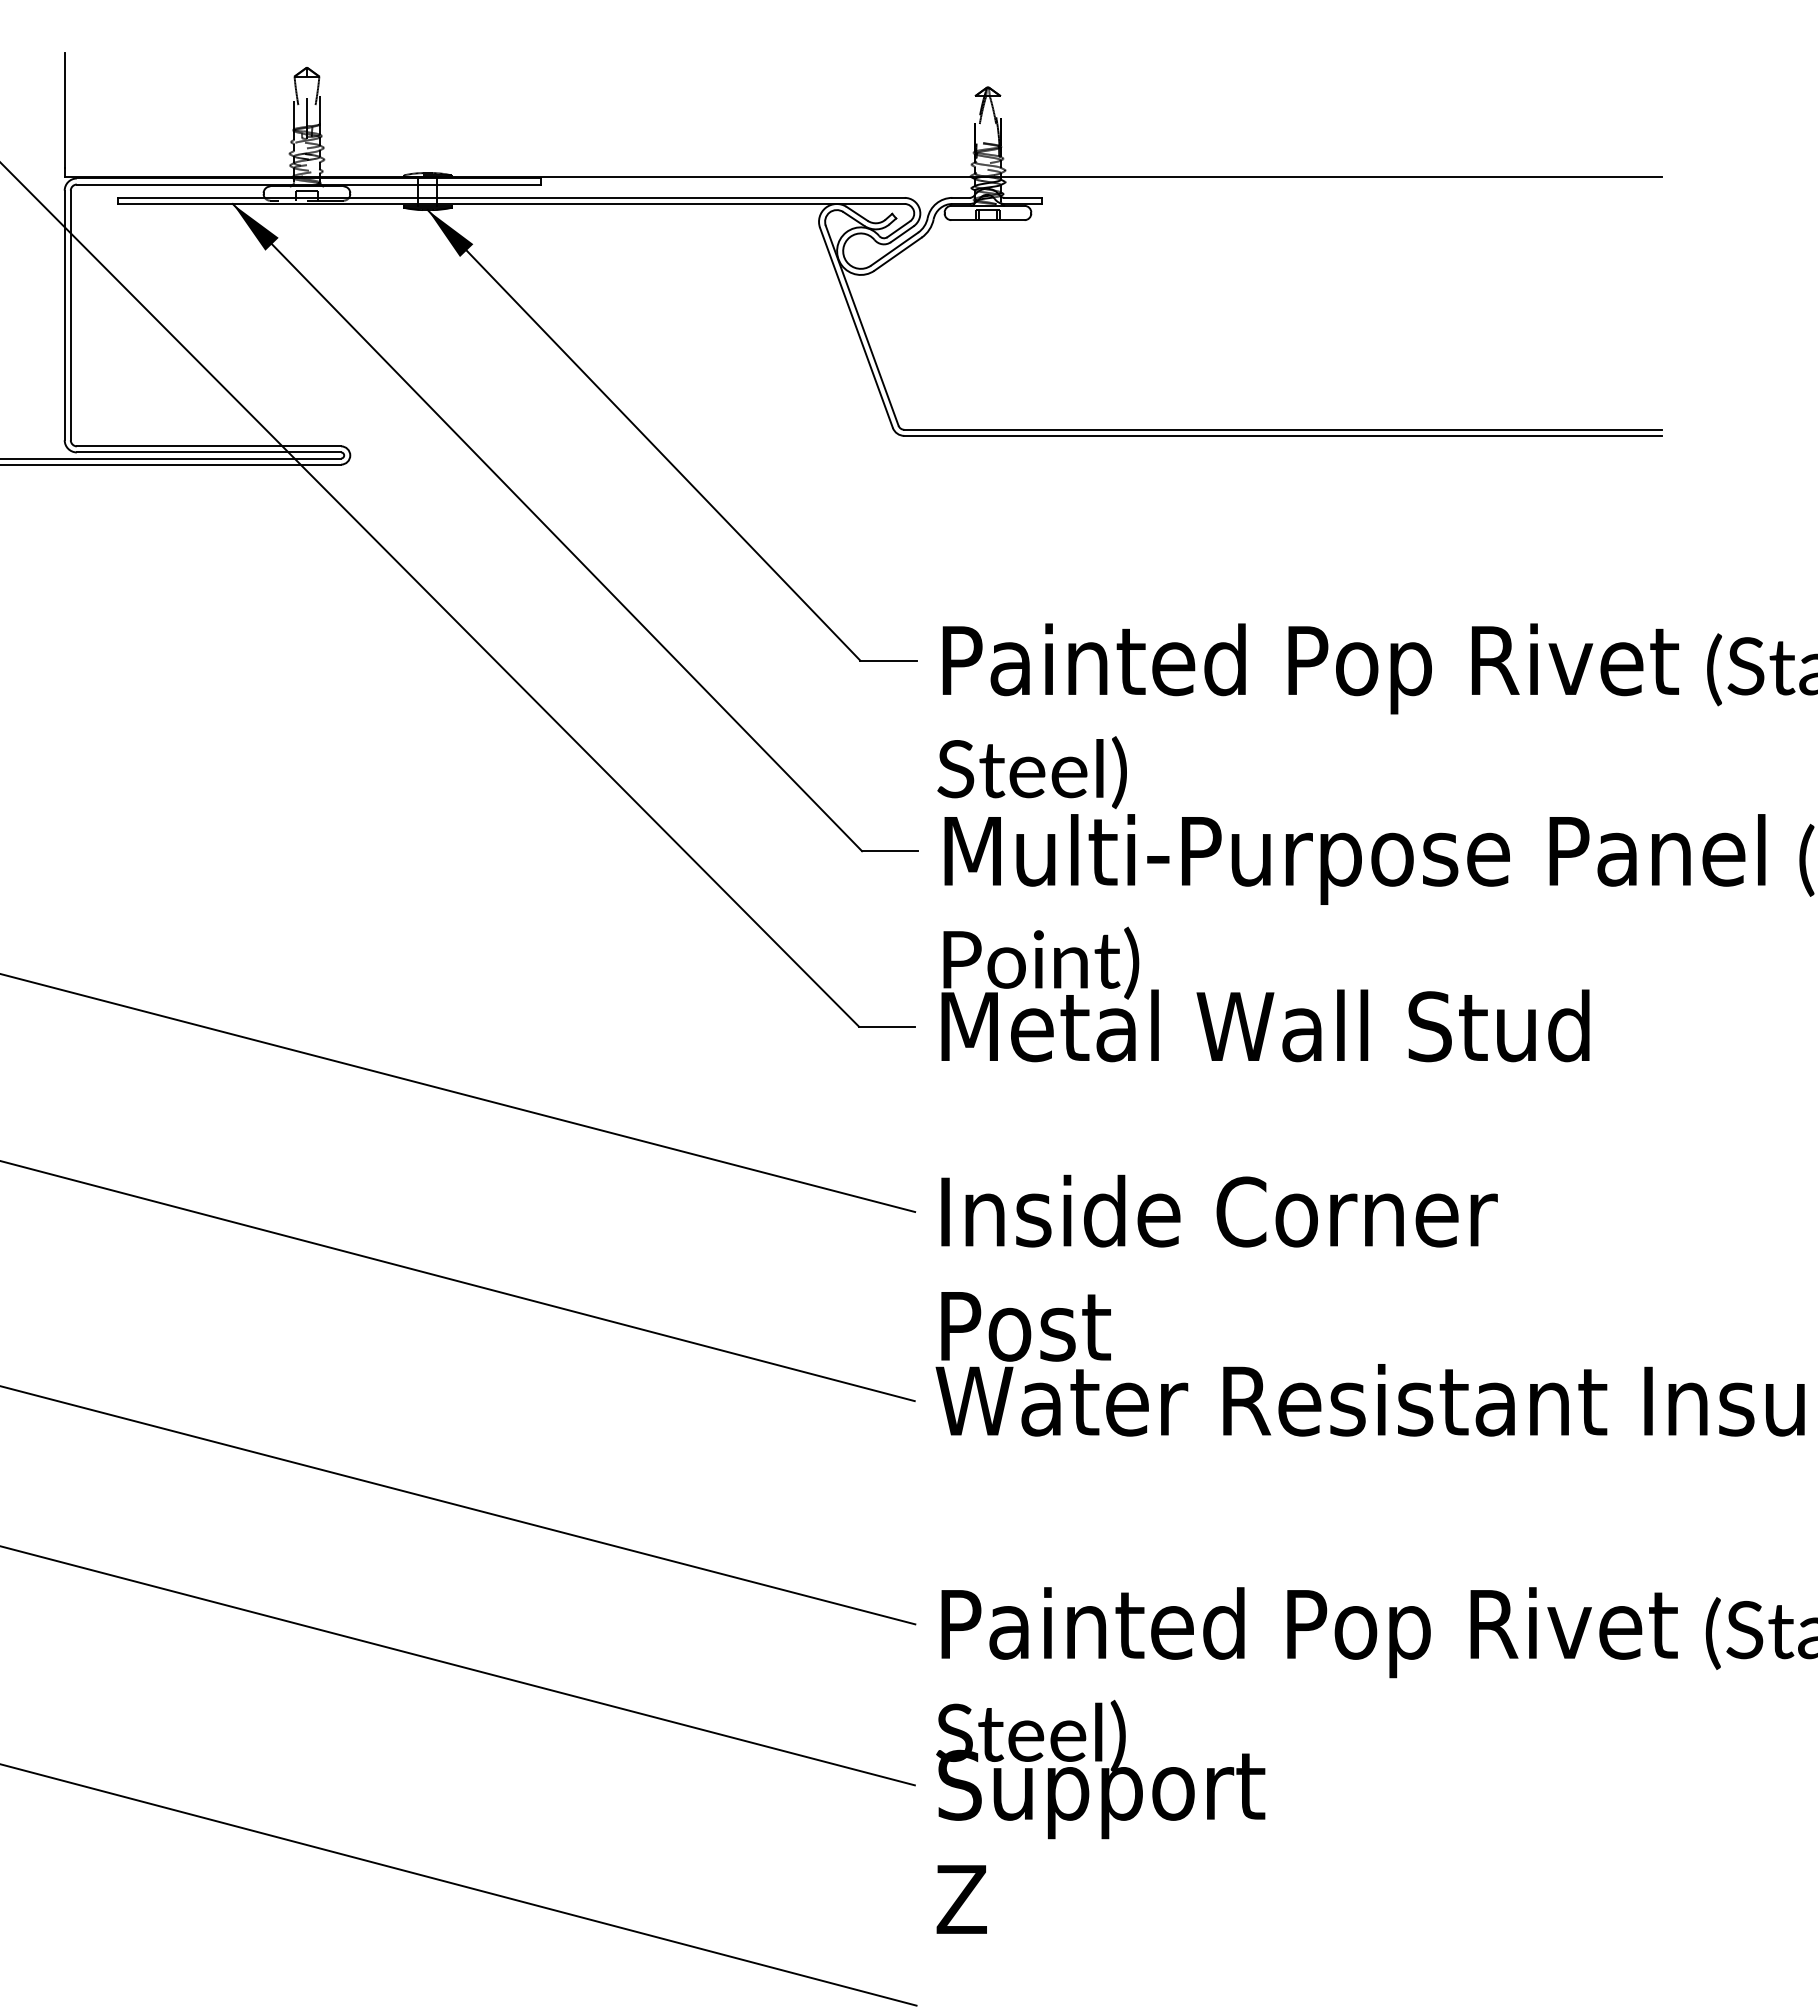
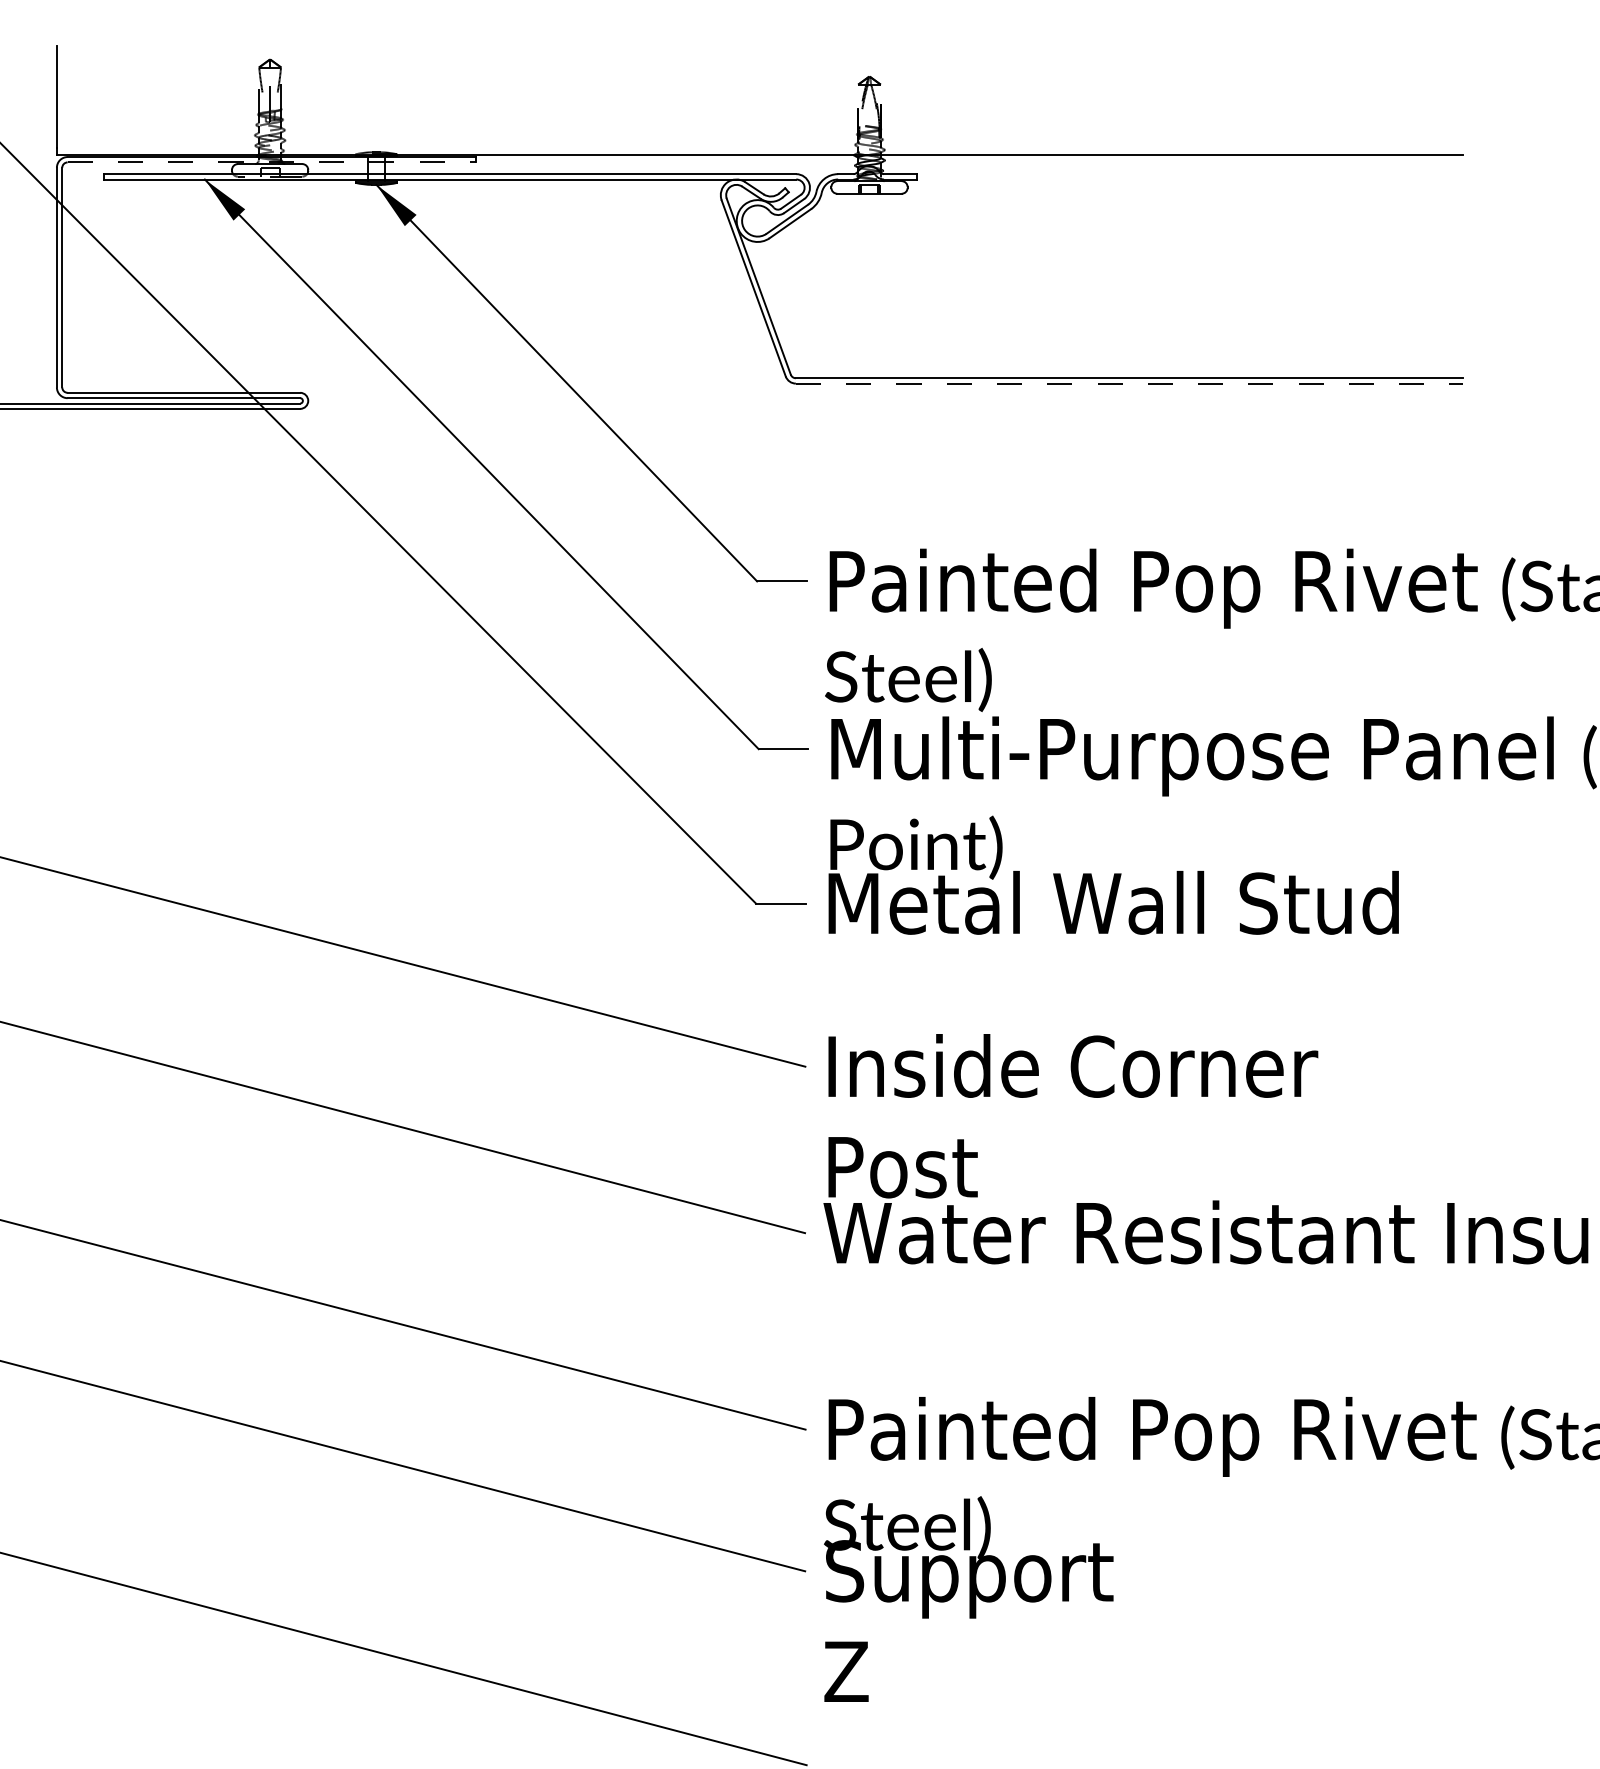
line: (309, 184) -> (272, 162), solid -> dashed
line: (1283, 435) -> (1129, 383), solid -> dashed

